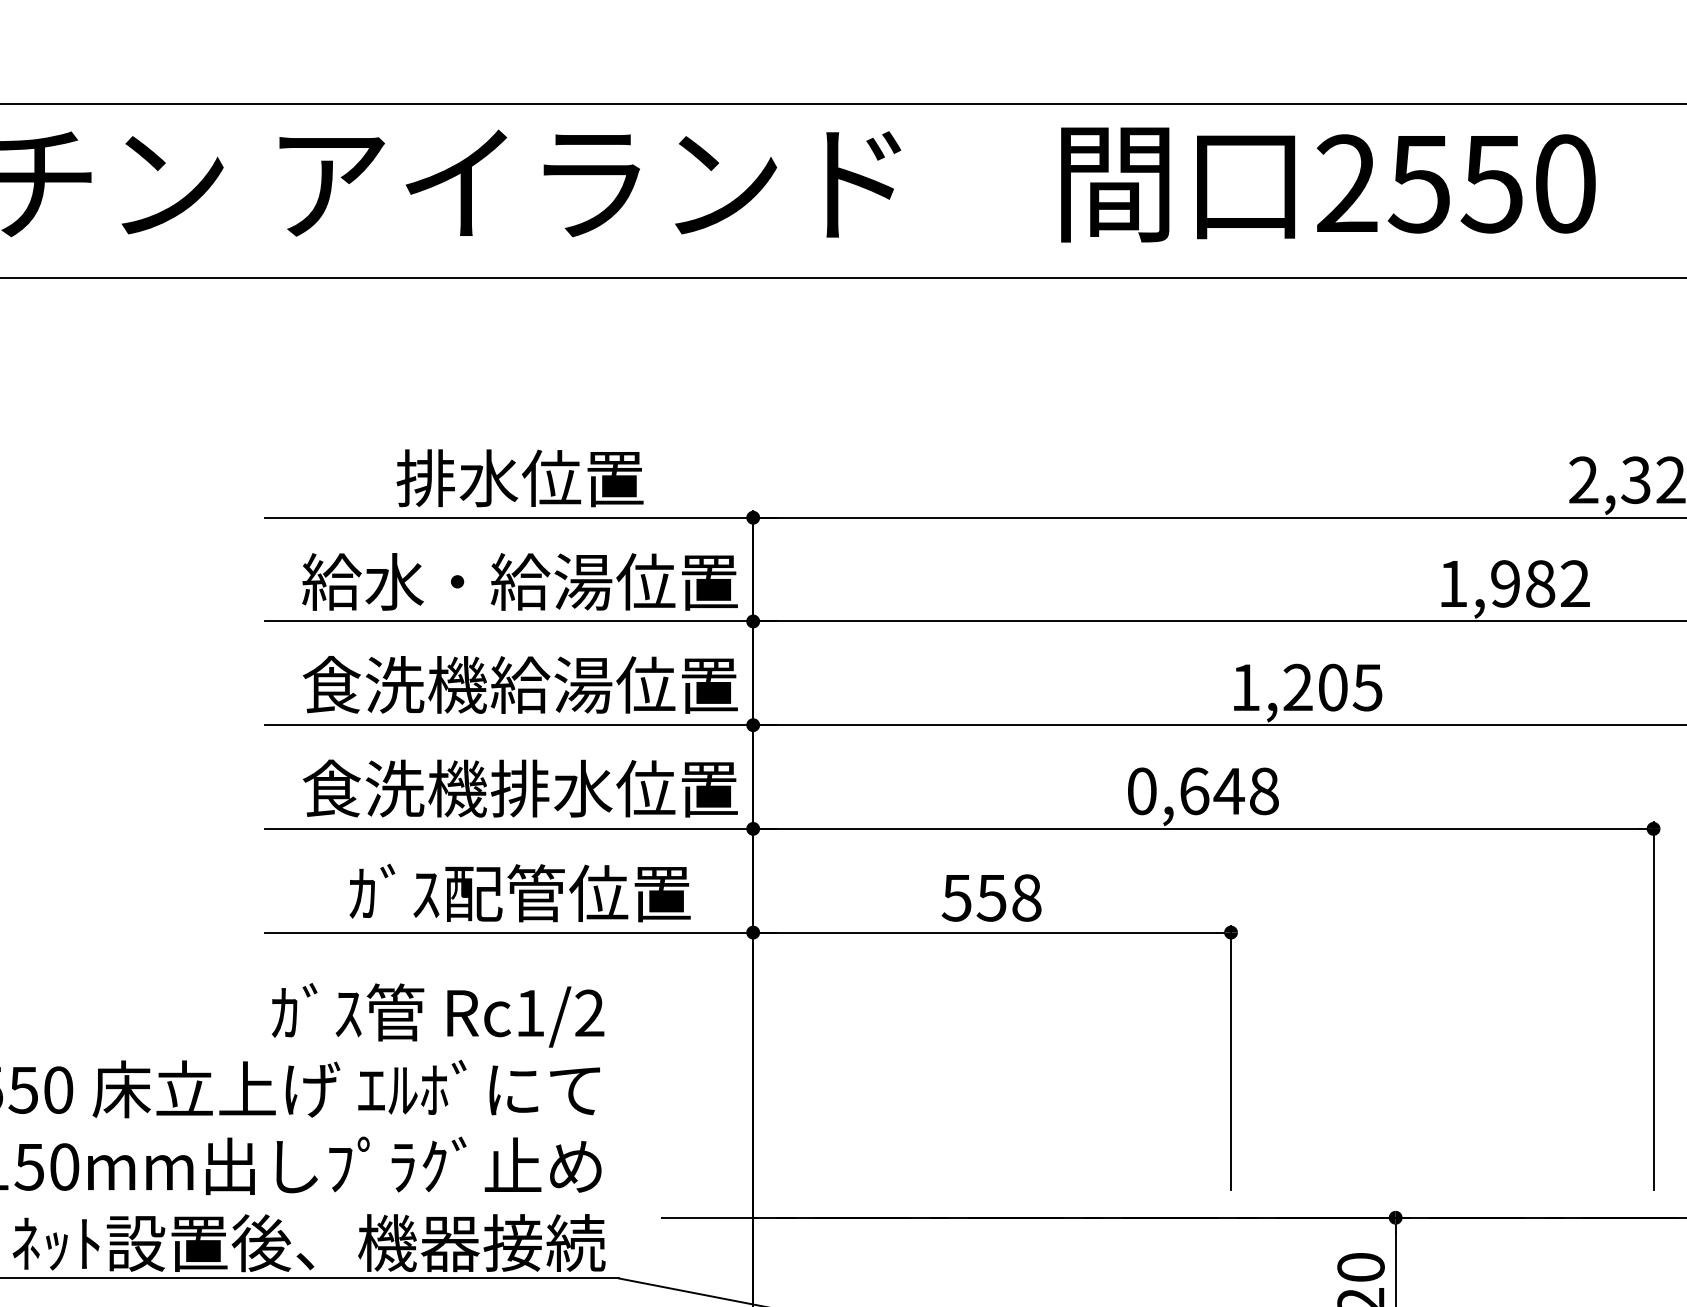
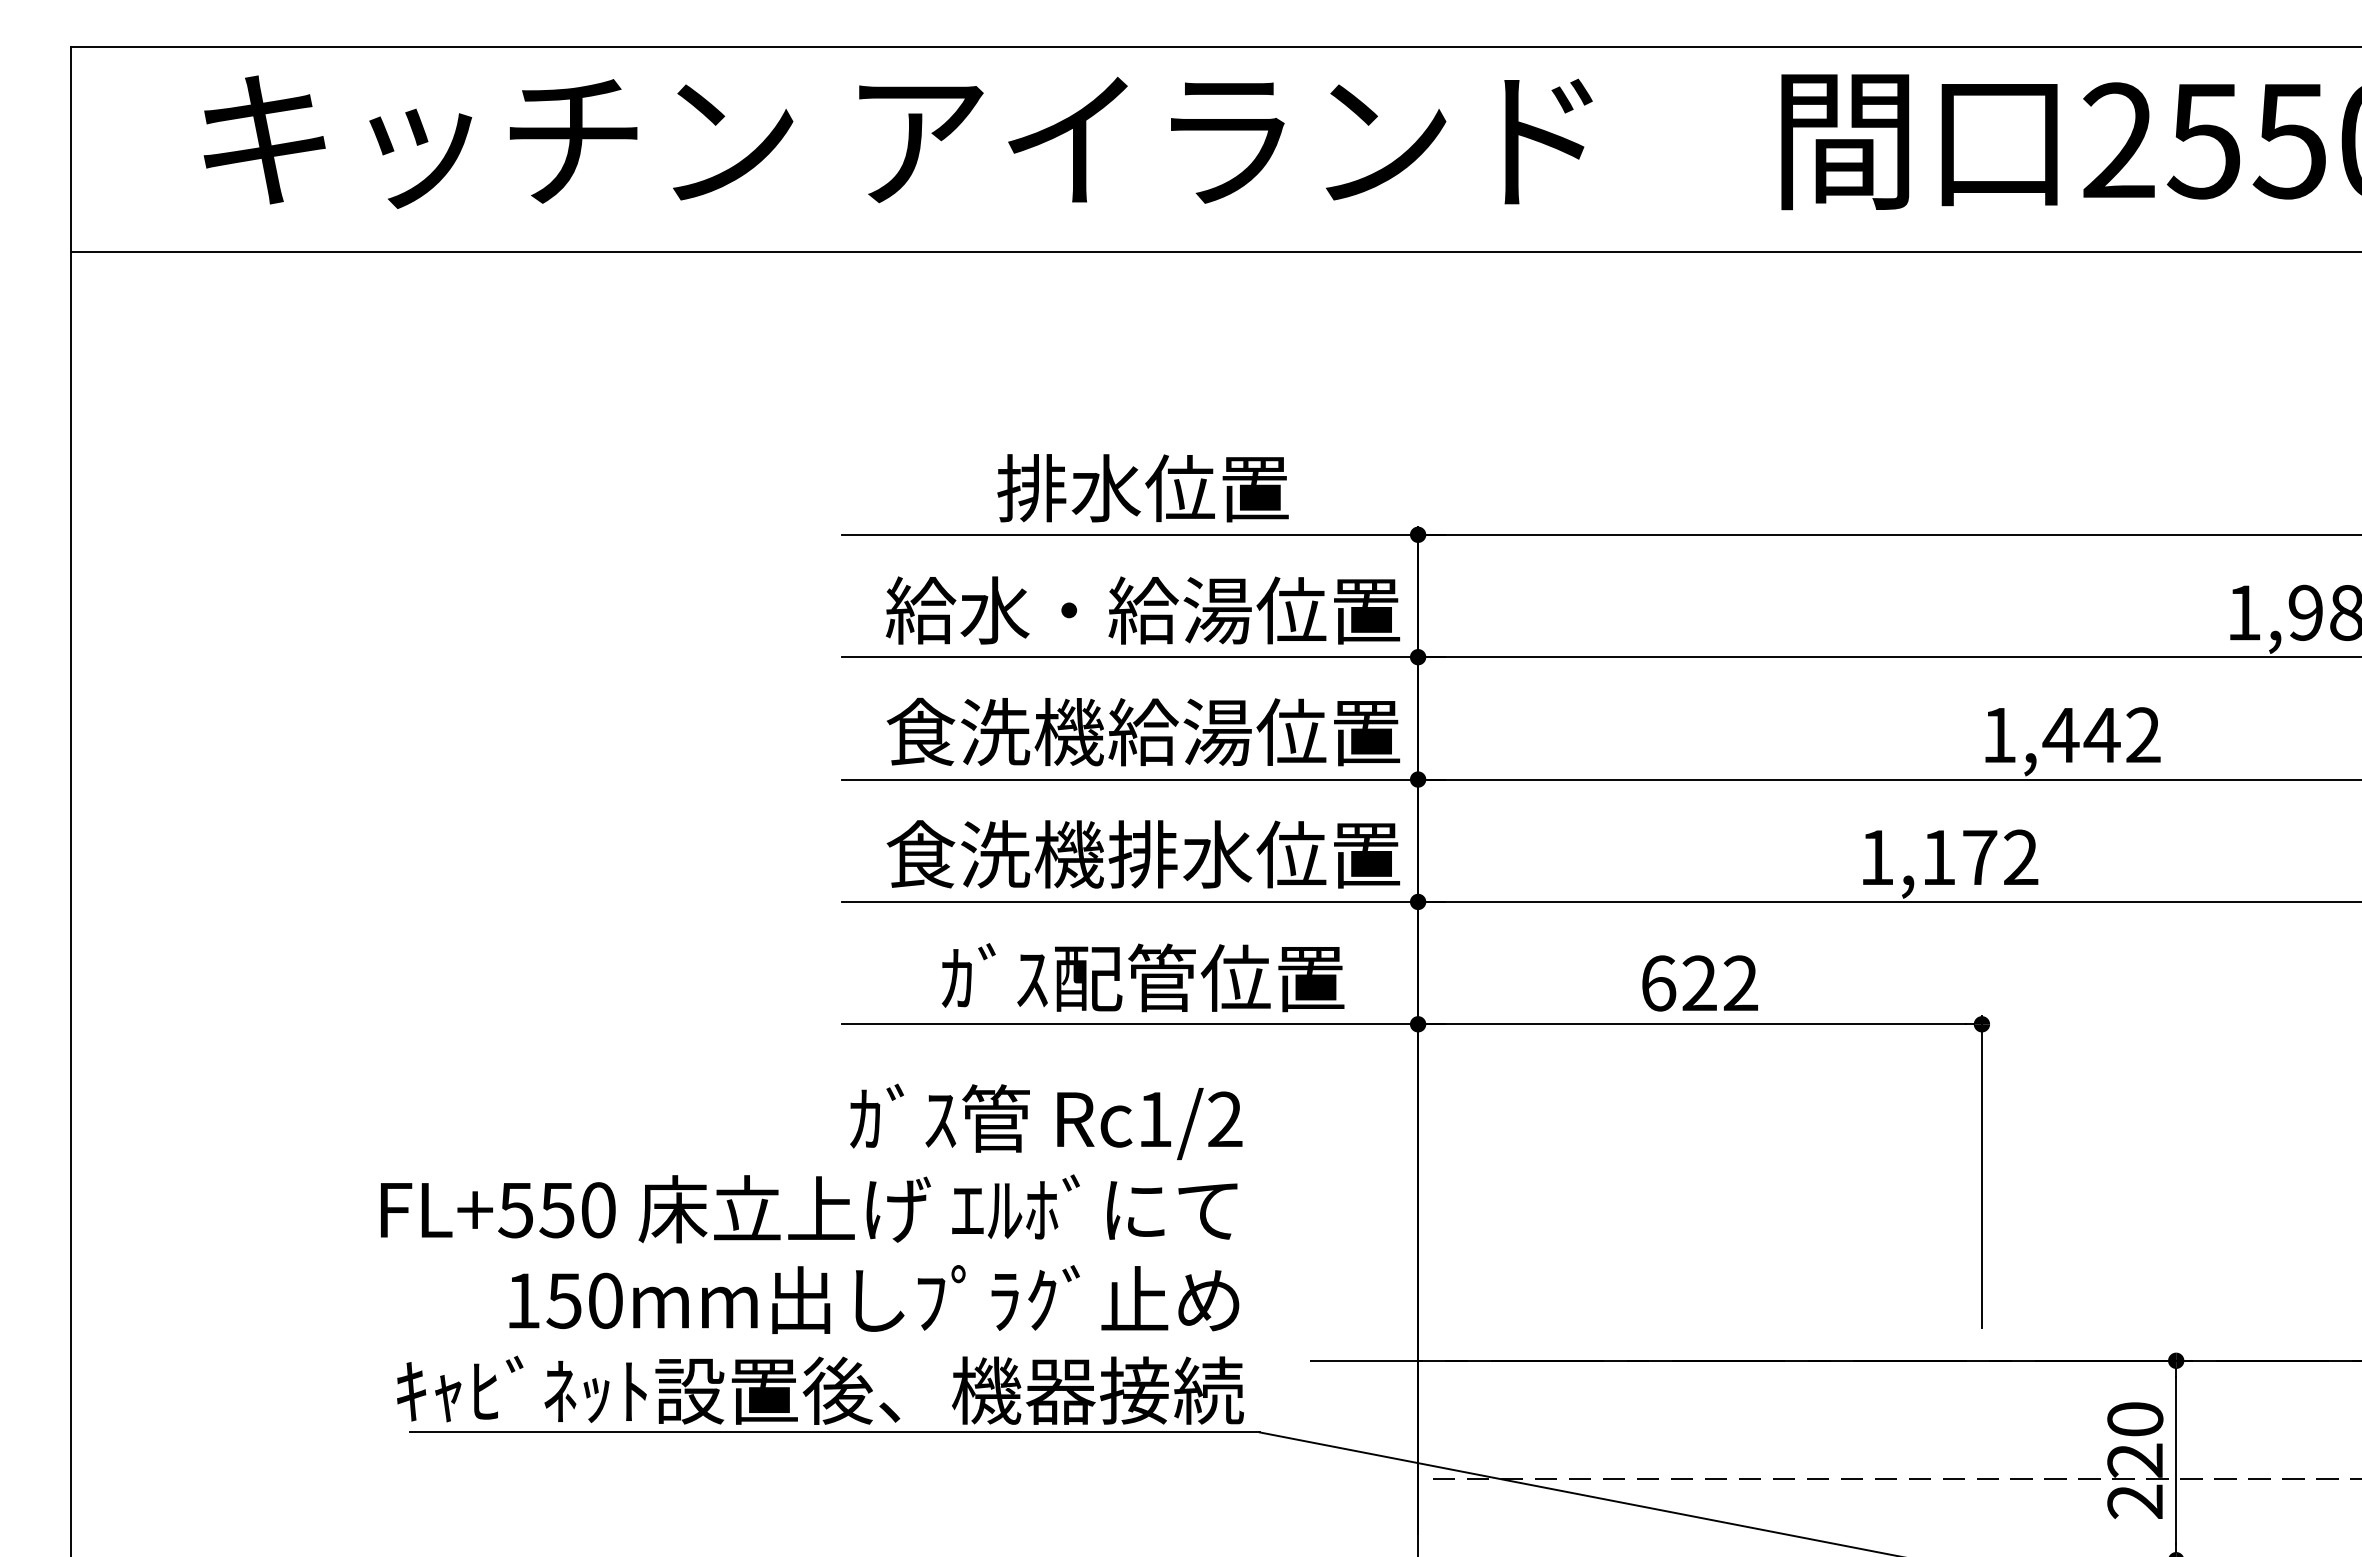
text: (1332, 687) -> (2101, 735), 1,205 -> 1,442
text: (1203, 791) -> (1949, 857), 0,648 -> 1,172
text: (991, 898) -> (1699, 983), 558 -> 622

